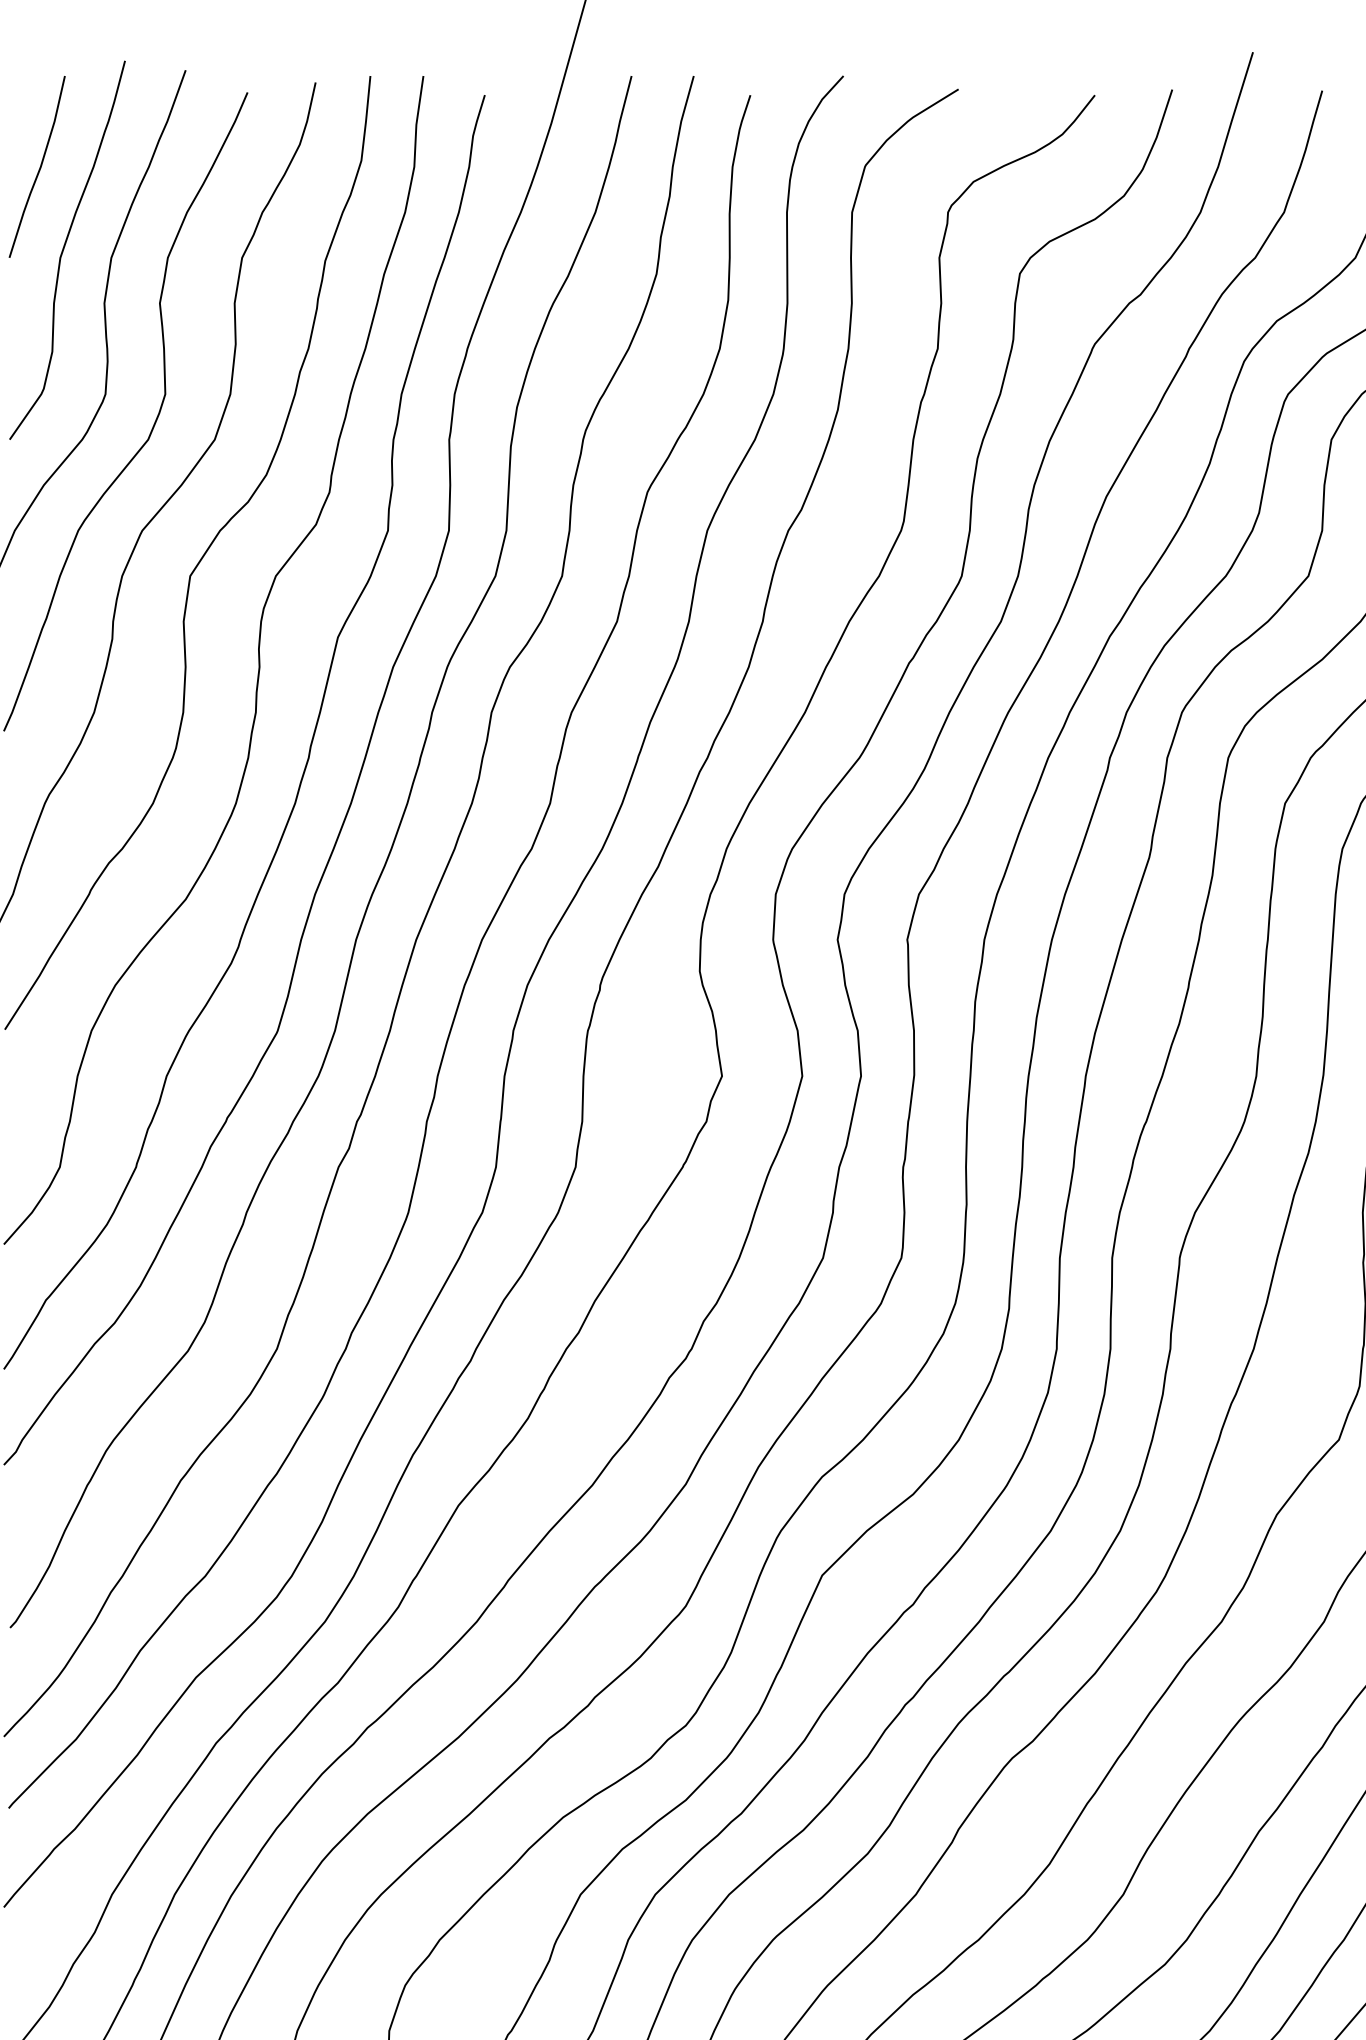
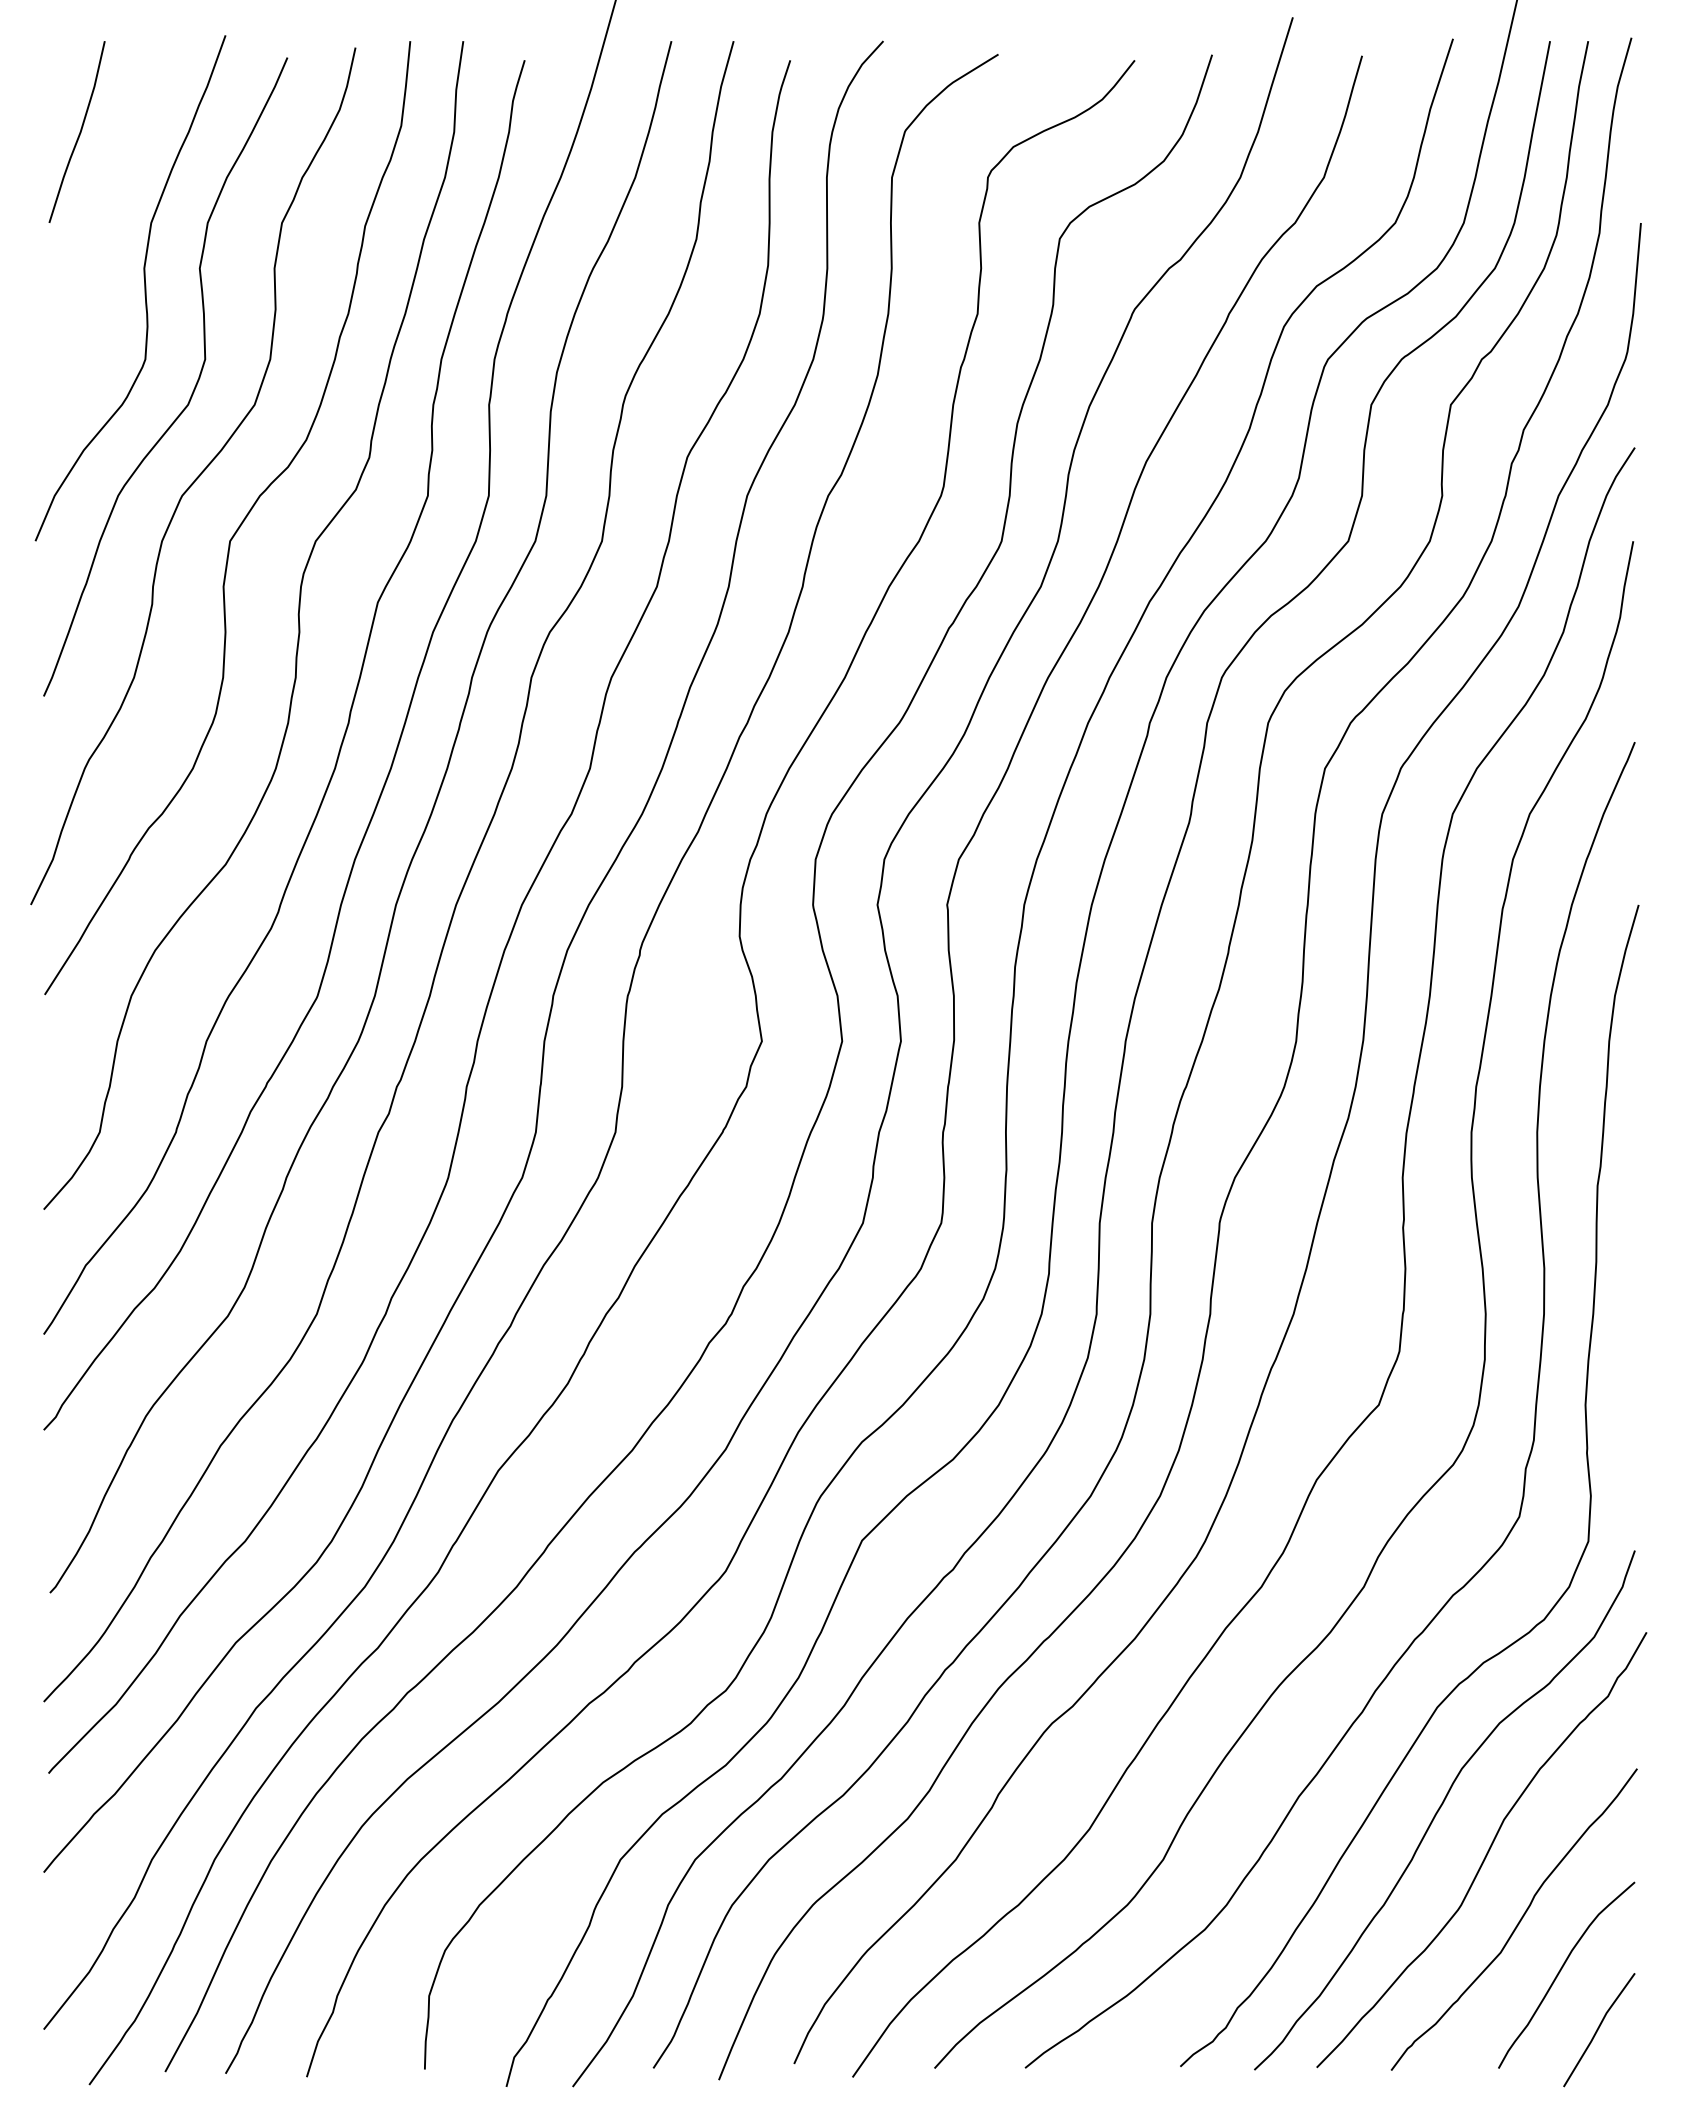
curve: (64, 249) -> (104, 214), removed

